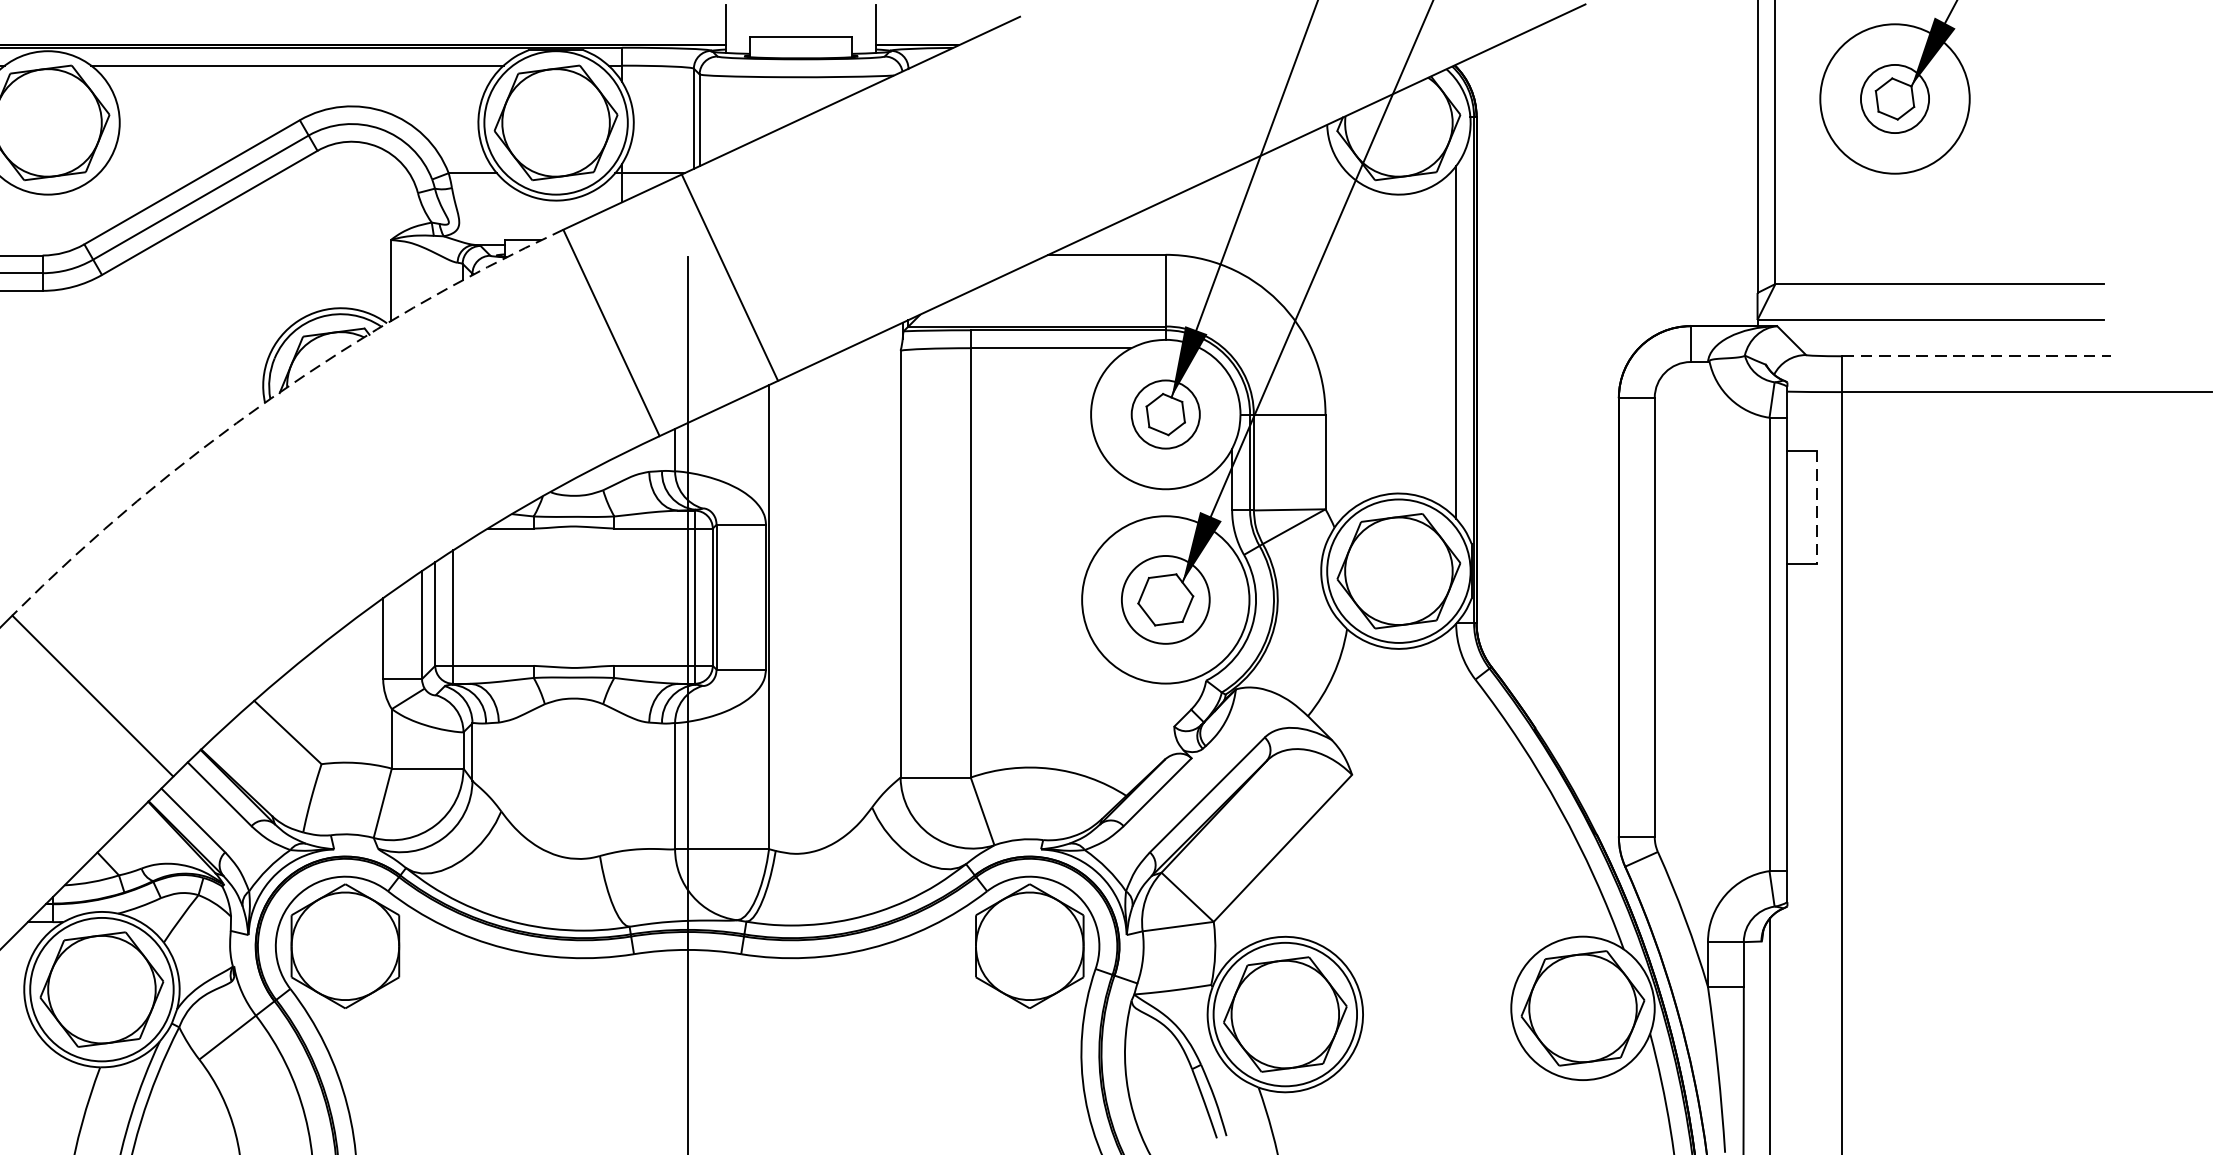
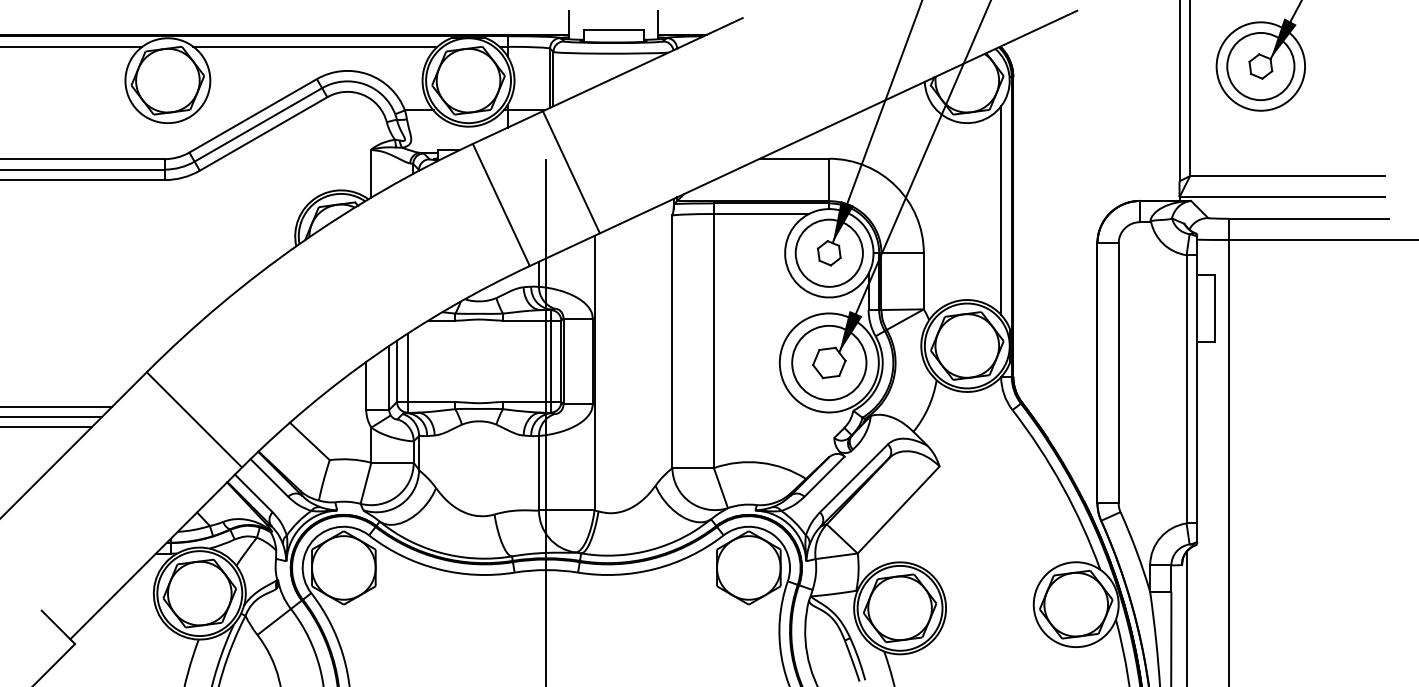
circle: (1894, 98) -> (1260, 66), size x1.67
line: (1977, 355) -> (1309, 218), dashed -> solid
arc: (270, 398) -> (299, 243), dashed -> solid
circle: (1164, 413) -> (828, 252), size x1.67
line: (1816, 507) -> (1214, 308), dashed -> solid
circle: (1166, 599) -> (829, 362), size x1.43

